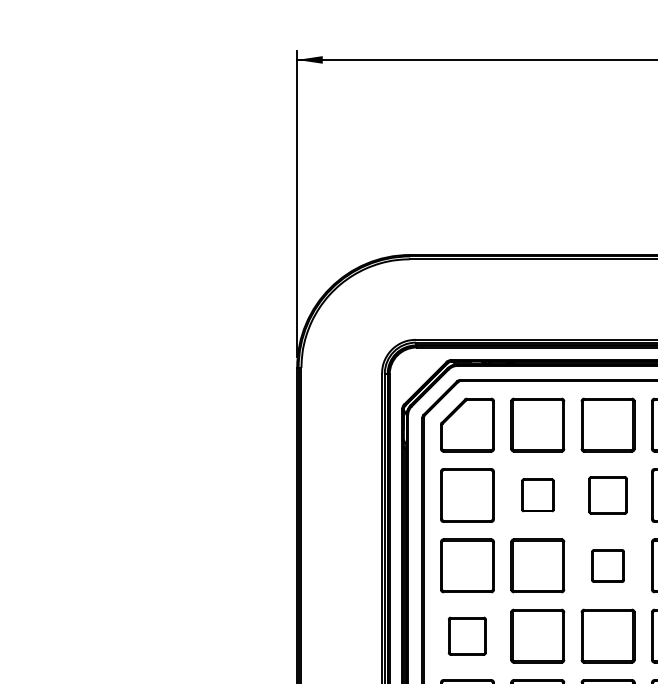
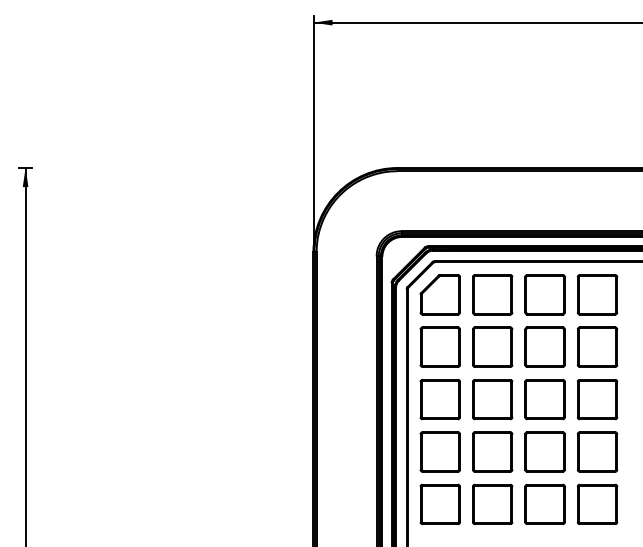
part: (537, 494) -> (492, 346), size x1.67
part: (607, 494) -> (544, 346), size x1.43
part: (607, 565) -> (544, 399), size x1.67
part: (466, 635) -> (439, 451), size x1.43

